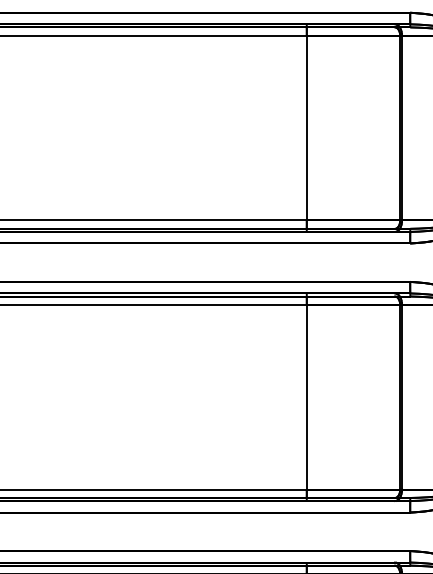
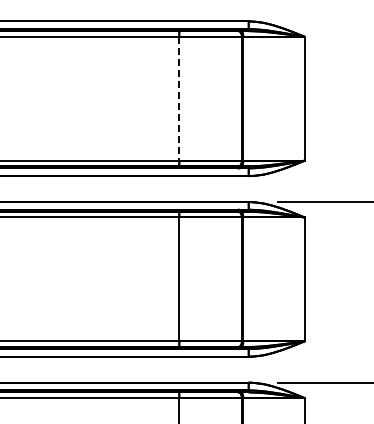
line: (307, 127) -> (179, 98), solid -> dashed

